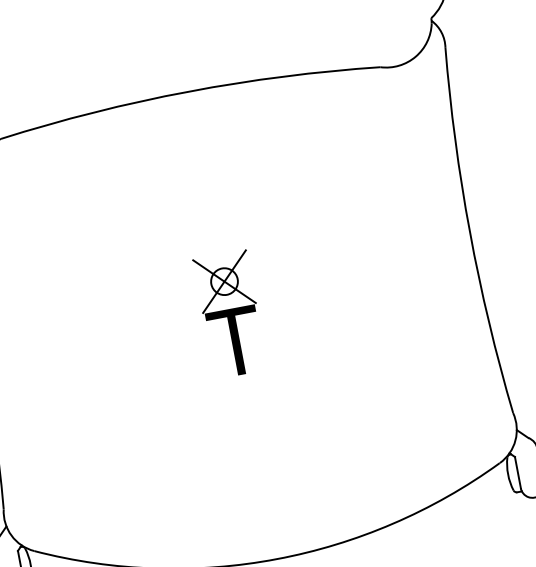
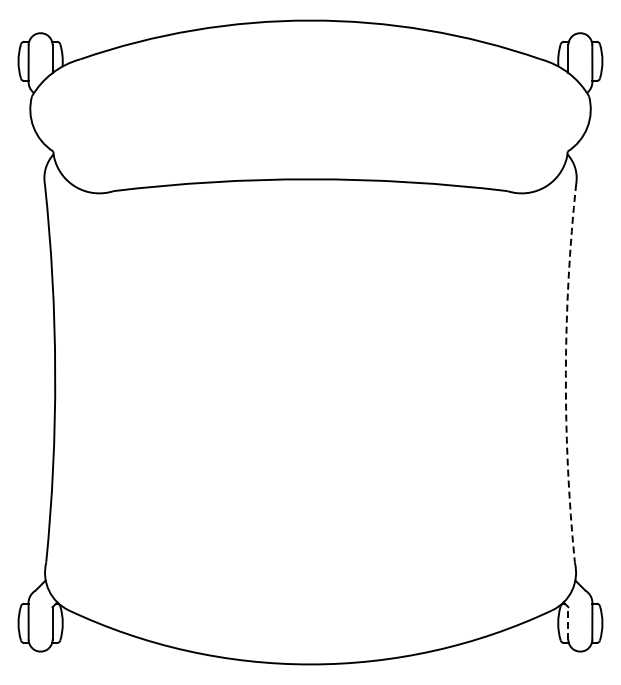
arc: (469, 232) -> (565, 373), solid -> dashed
part: (230, 314) -> (310, 410), removed
line: (517, 471) -> (568, 622), solid -> dashed

